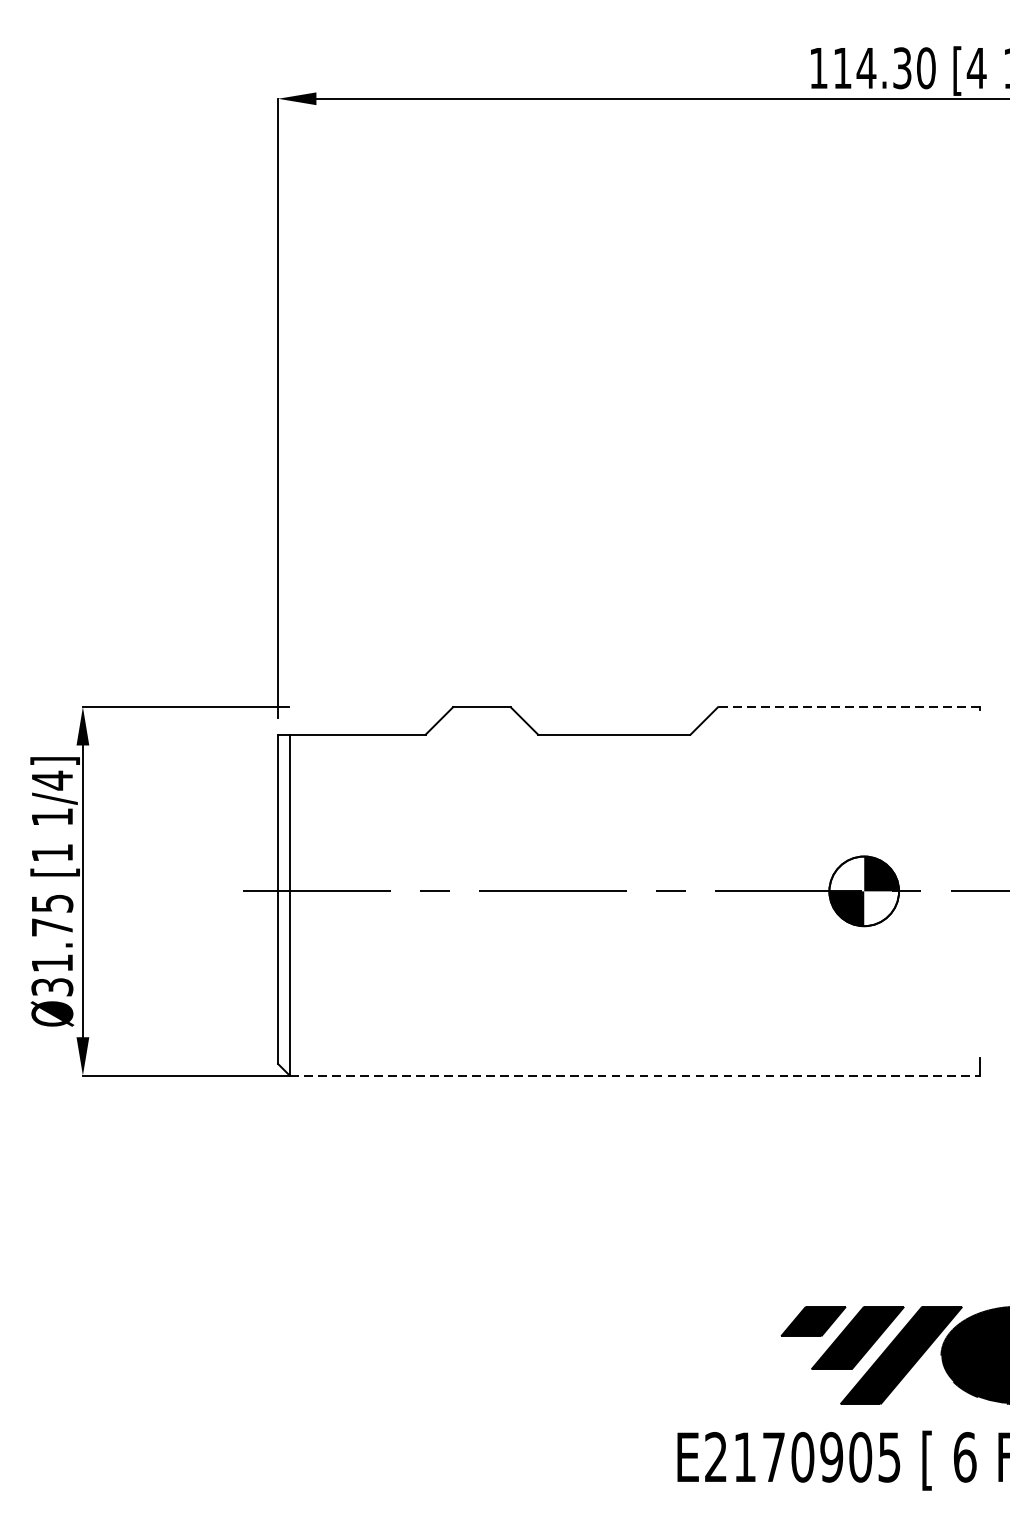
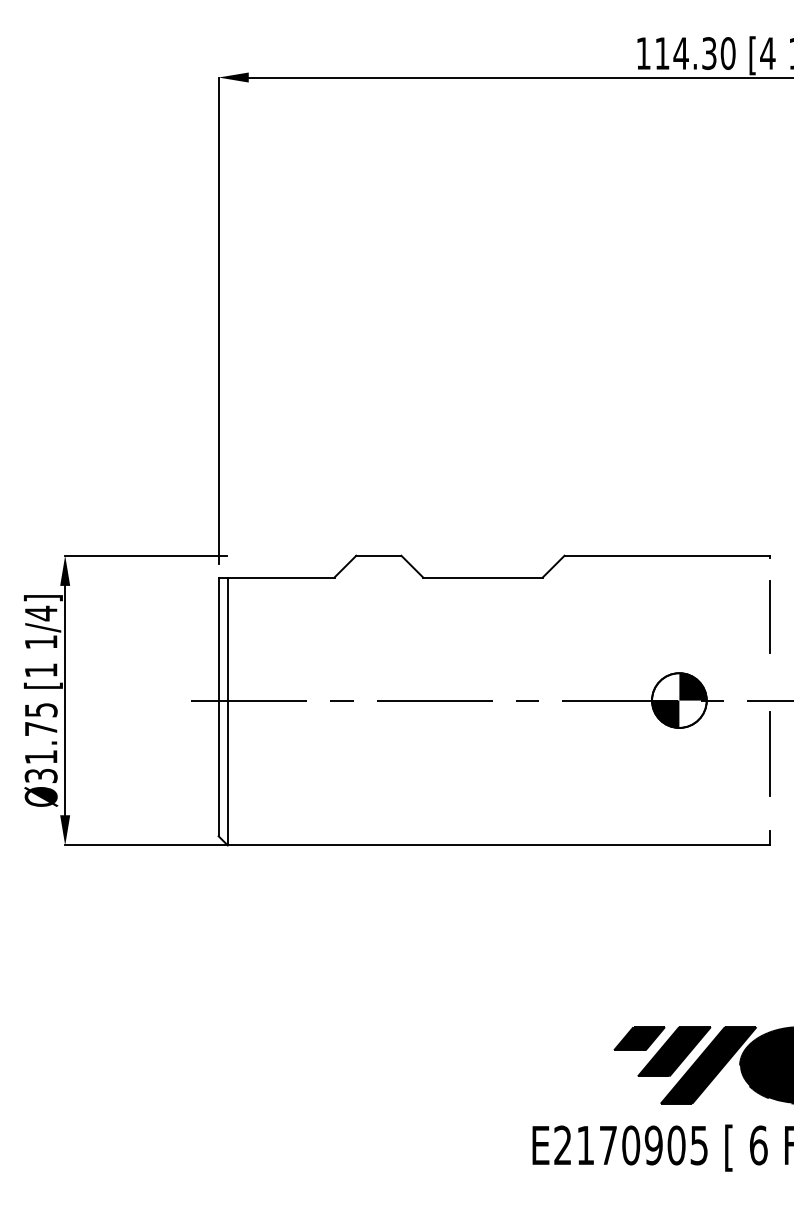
line: (849, 706) -> (667, 555), dashed -> solid
line: (980, 785) -> (770, 617), added
line: (978, 958) -> (769, 753), added
line: (635, 1075) -> (499, 845), dashed -> solid

